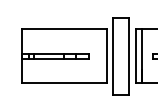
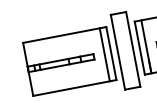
line: (99, 56) -> (104, 54), added

